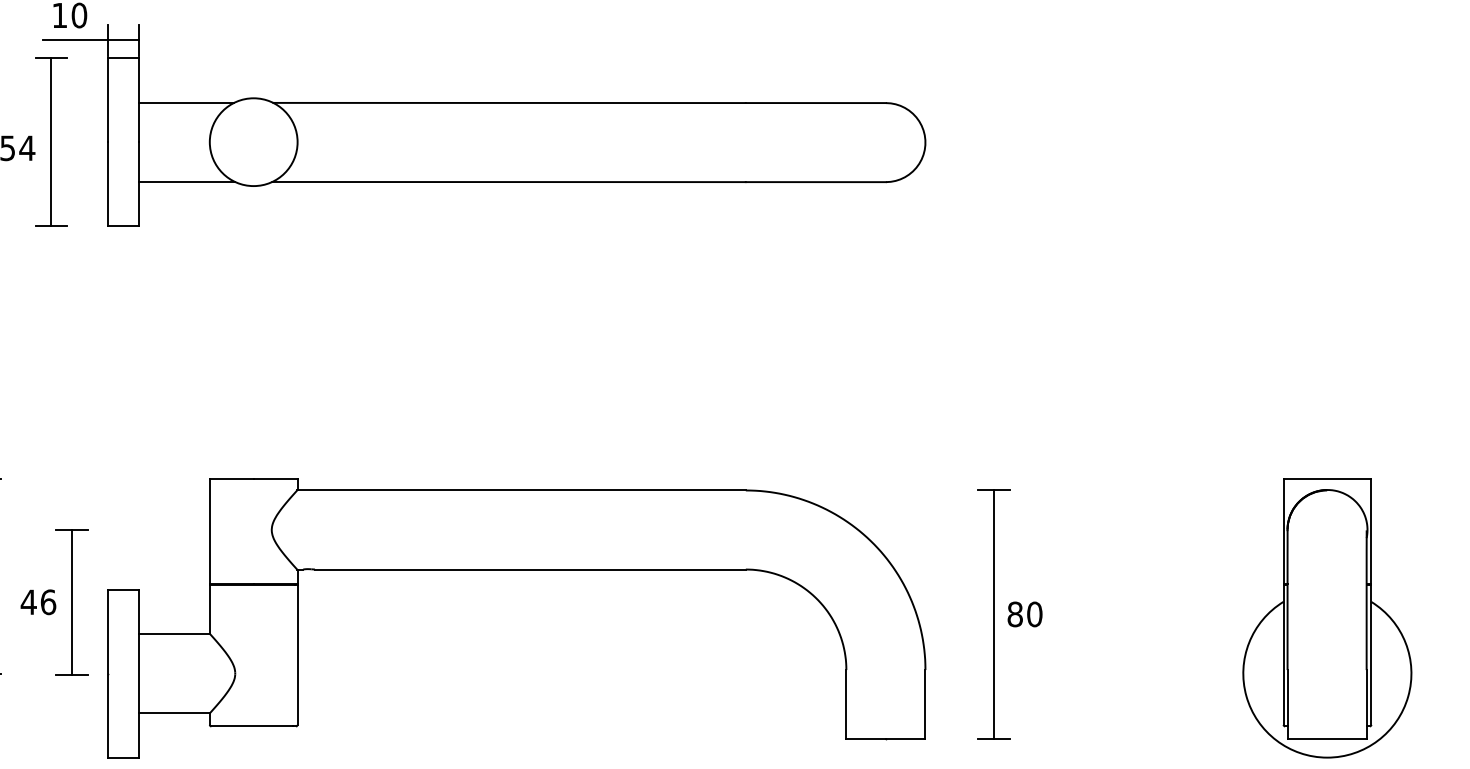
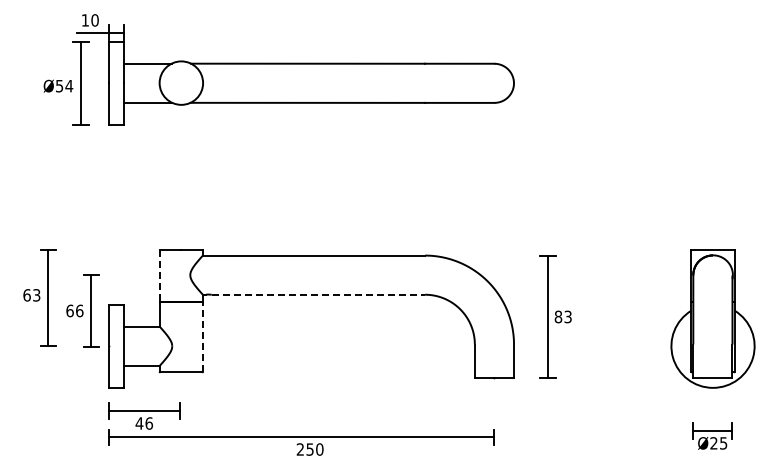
line: (209, 532) -> (159, 276), solid -> dashed
line: (530, 569) -> (318, 294), solid -> dashed
text: (27, 601) -> (69, 310), 46 -> 66
text: (1033, 613) -> (567, 316), 80 -> 83
line: (298, 653) -> (203, 336), solid -> dashed

